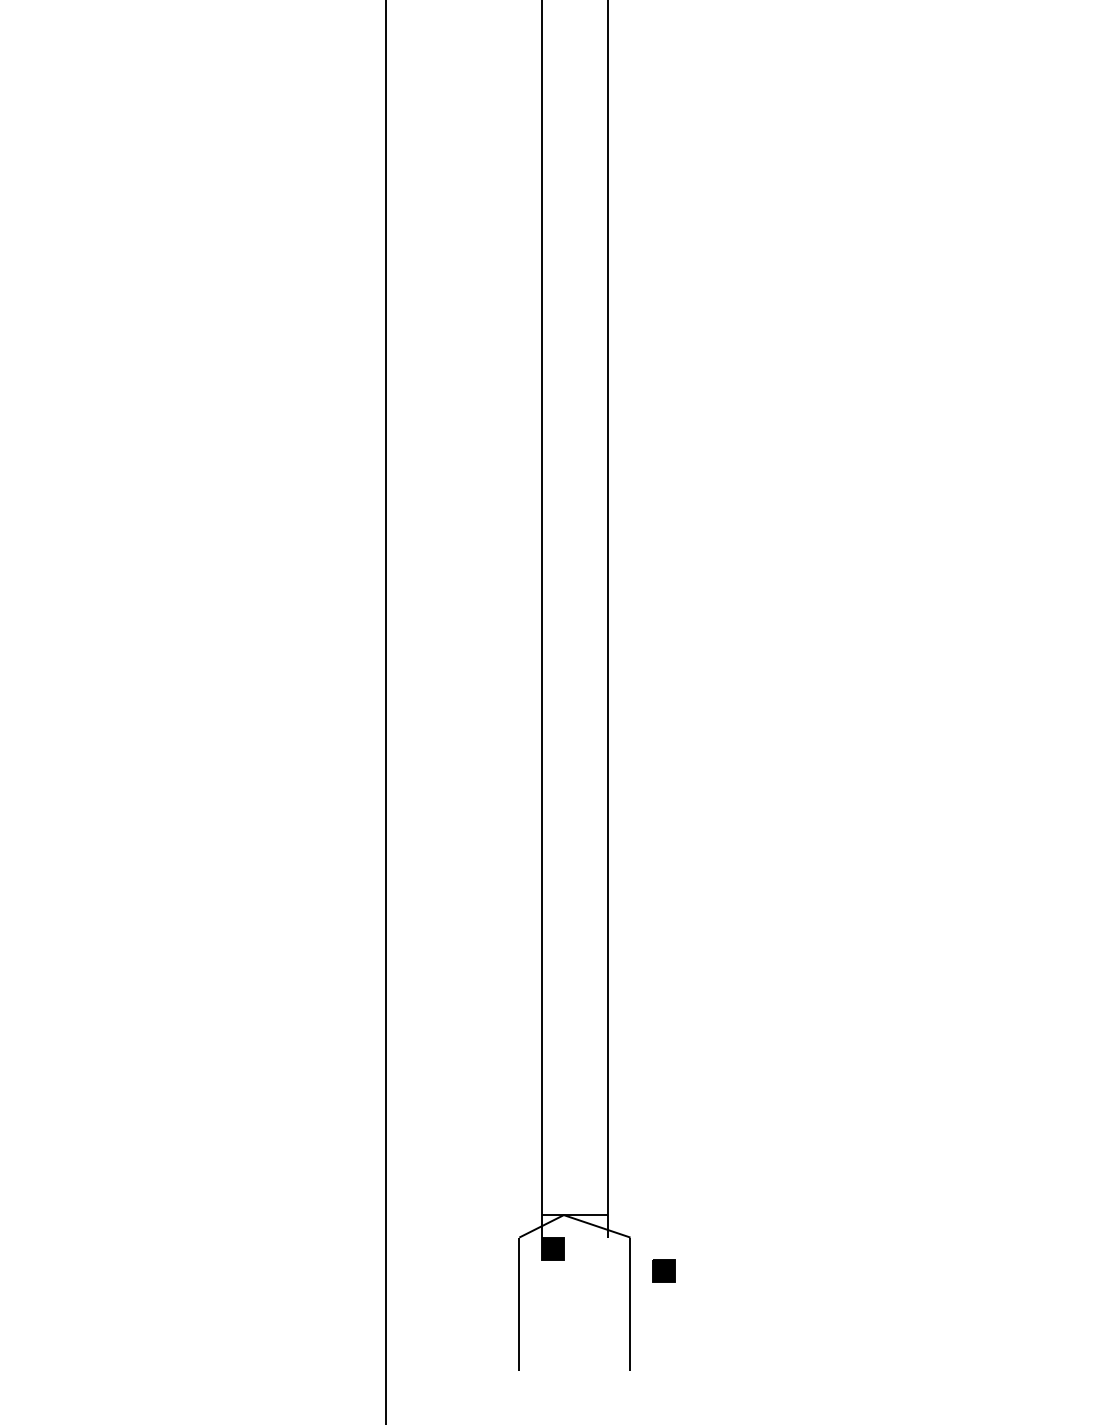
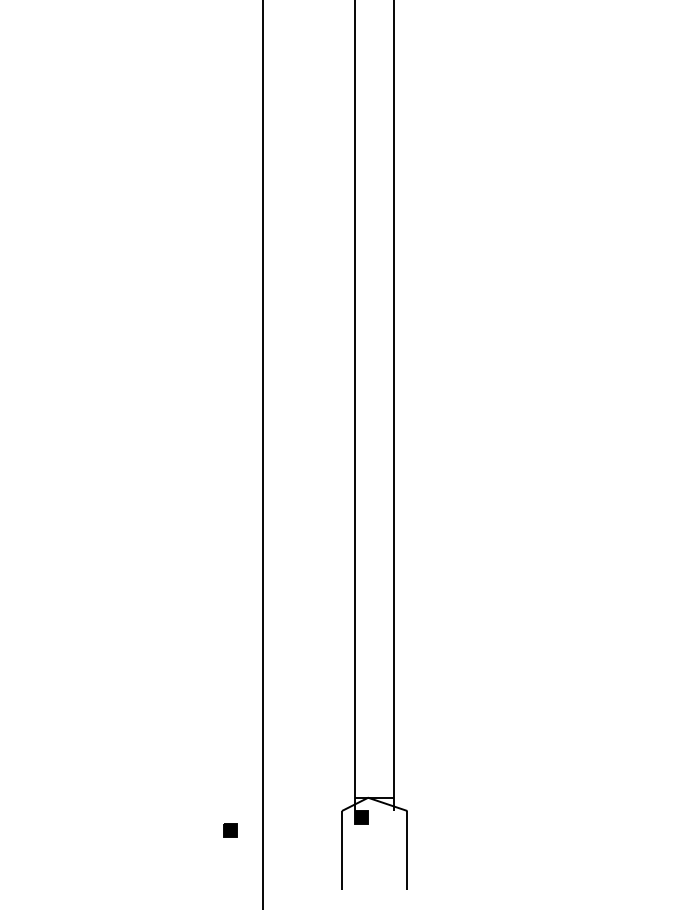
part: (664, 1270) -> (230, 830), moved

